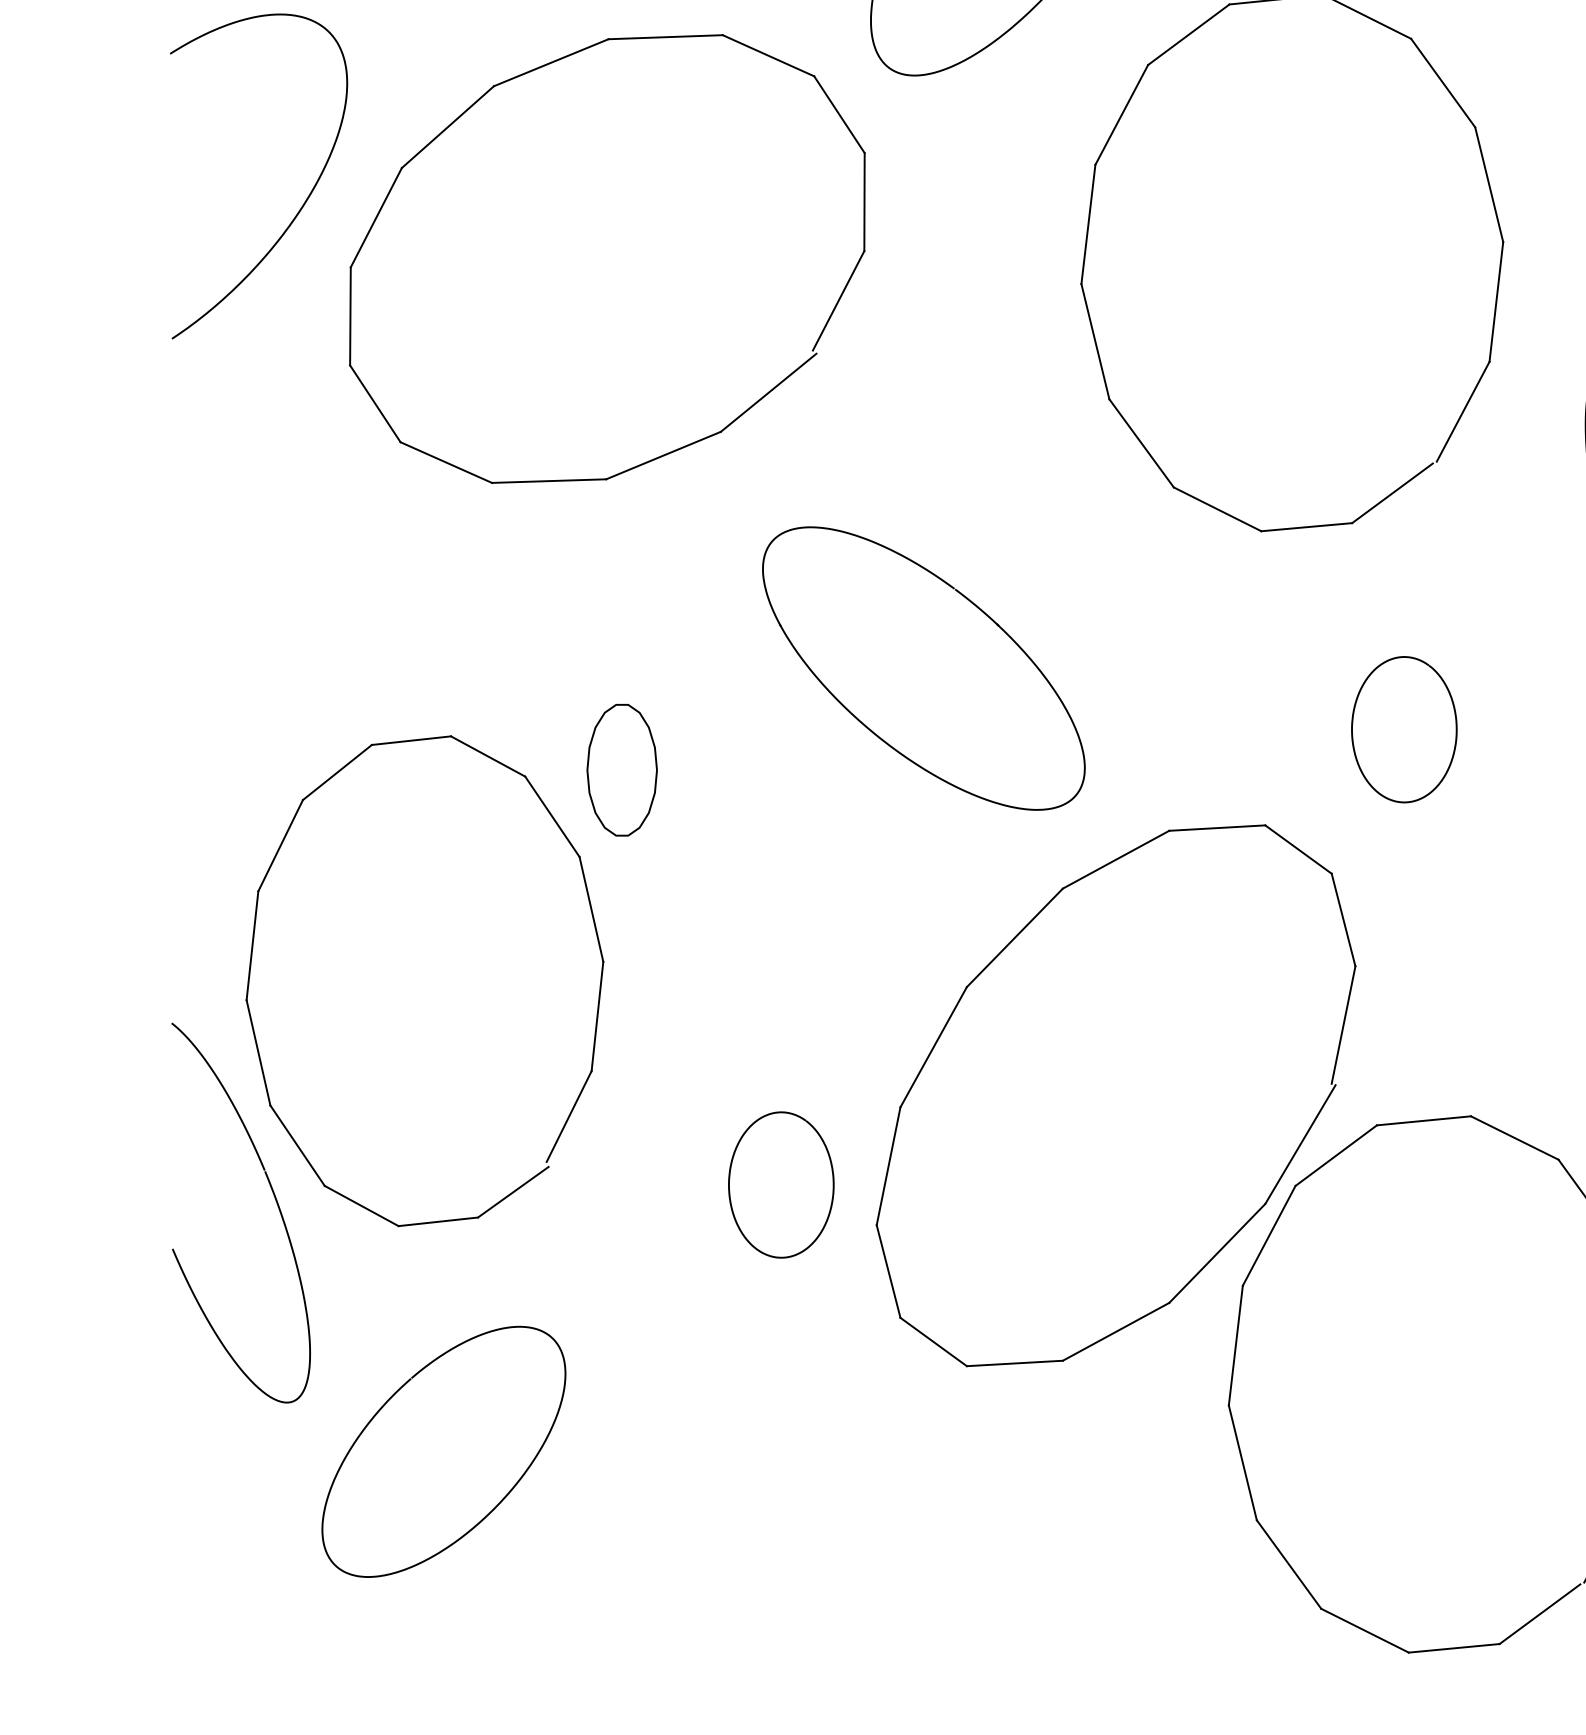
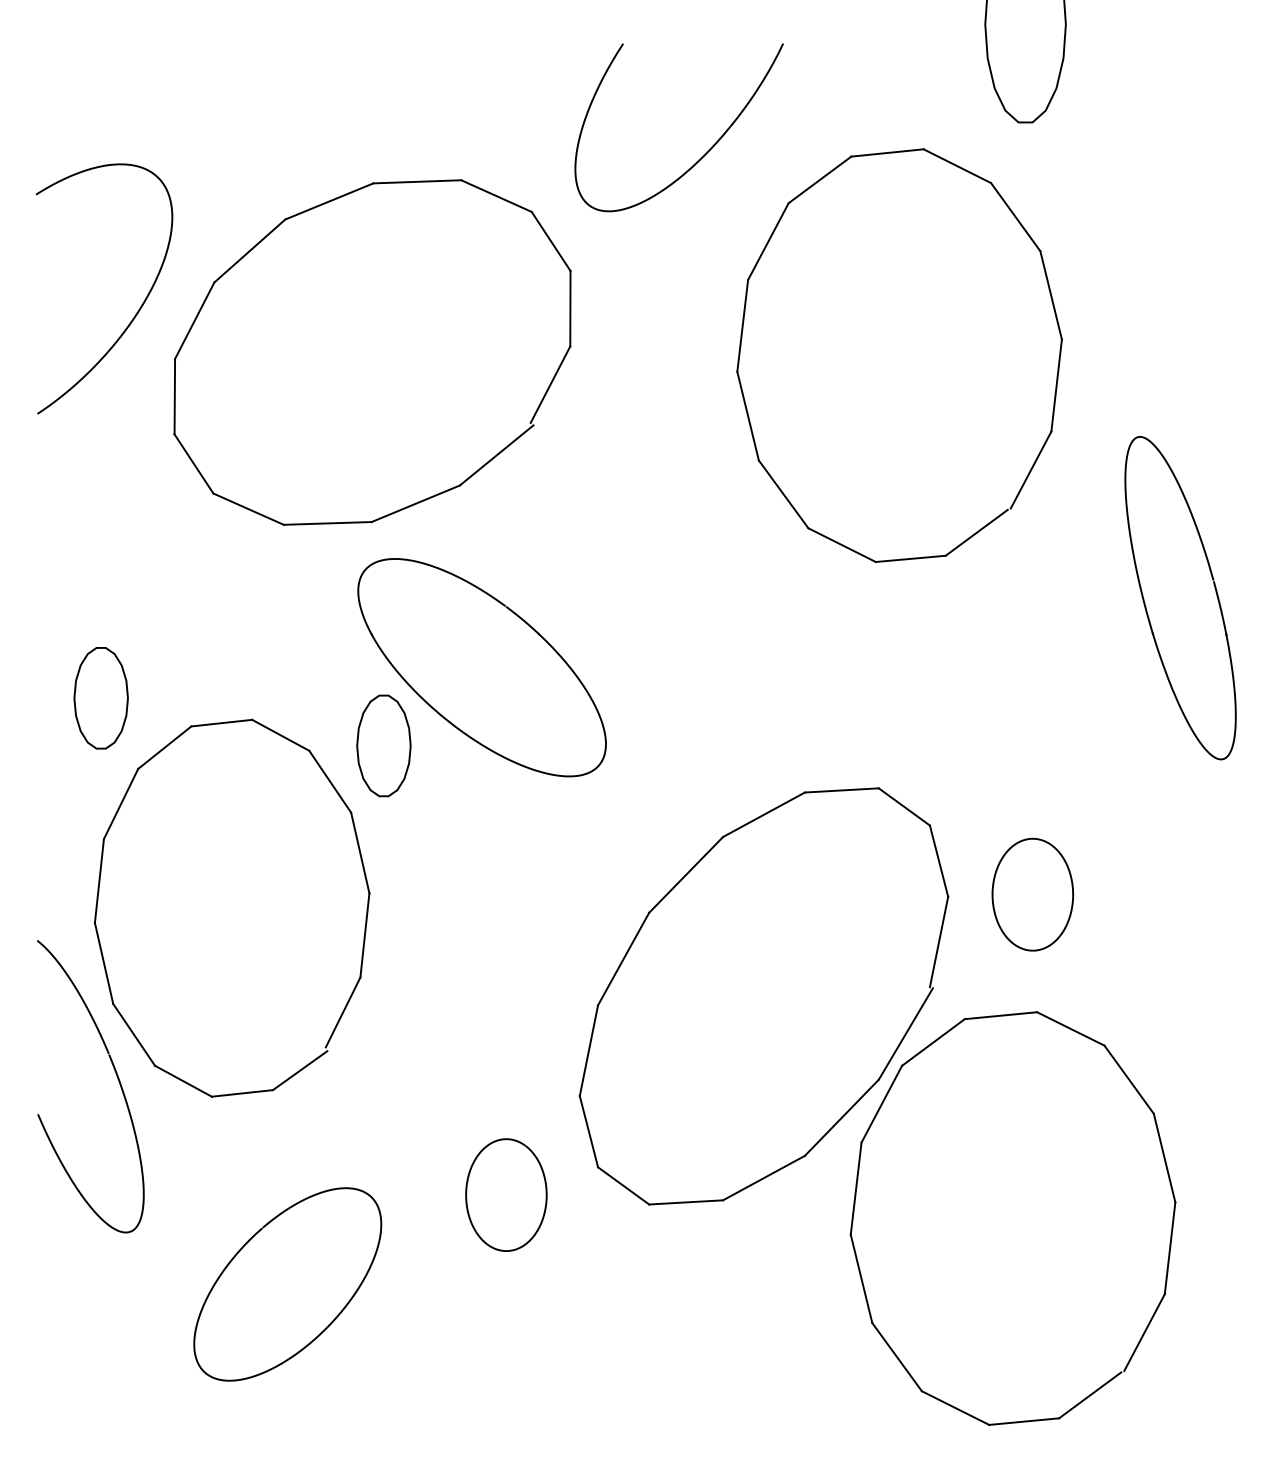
part: (923, 668) -> (481, 667), moved
part: (253, 708) -> (100, 698), added
curve: (1353, 729) -> (993, 894), moved
curve: (832, 1184) -> (545, 1194), moved
curve: (385, 1406) -> (242, 1249), moved

